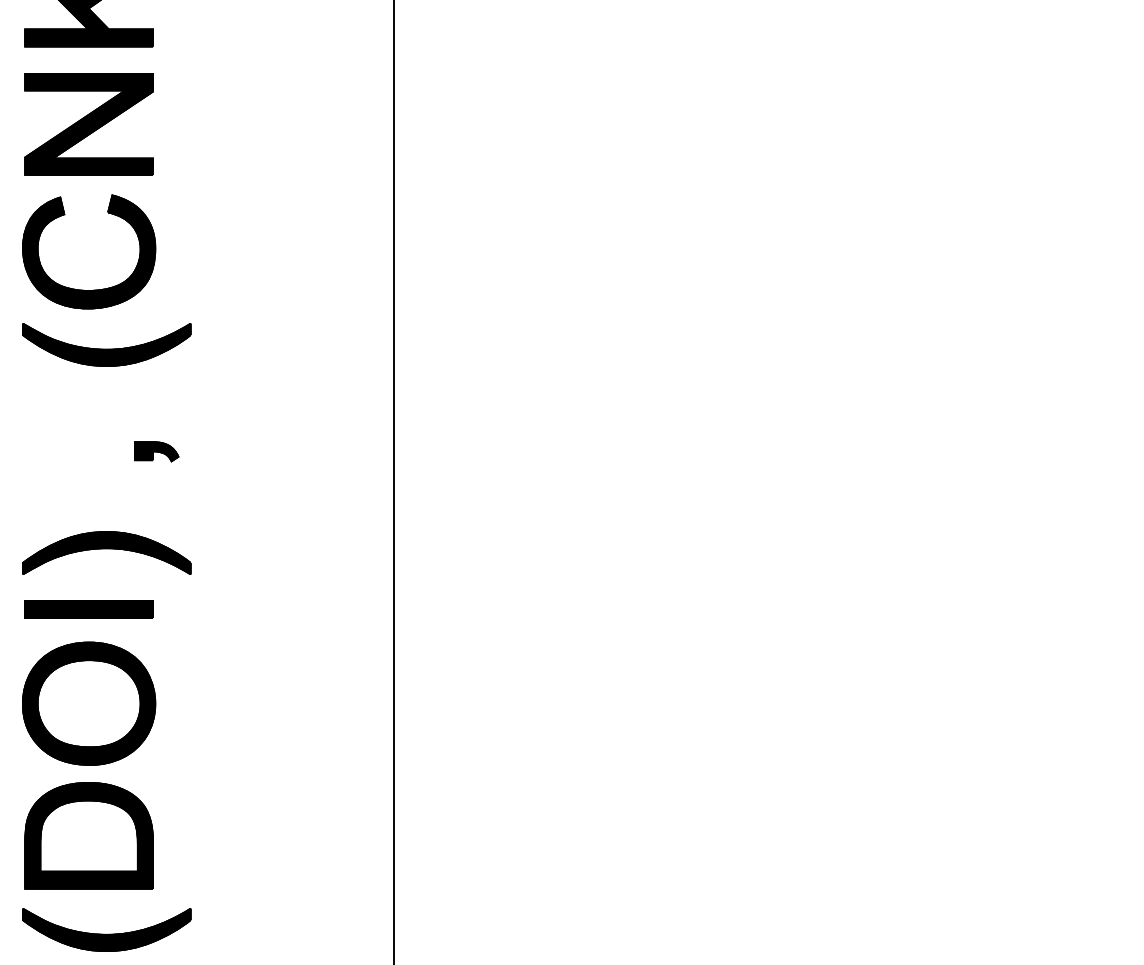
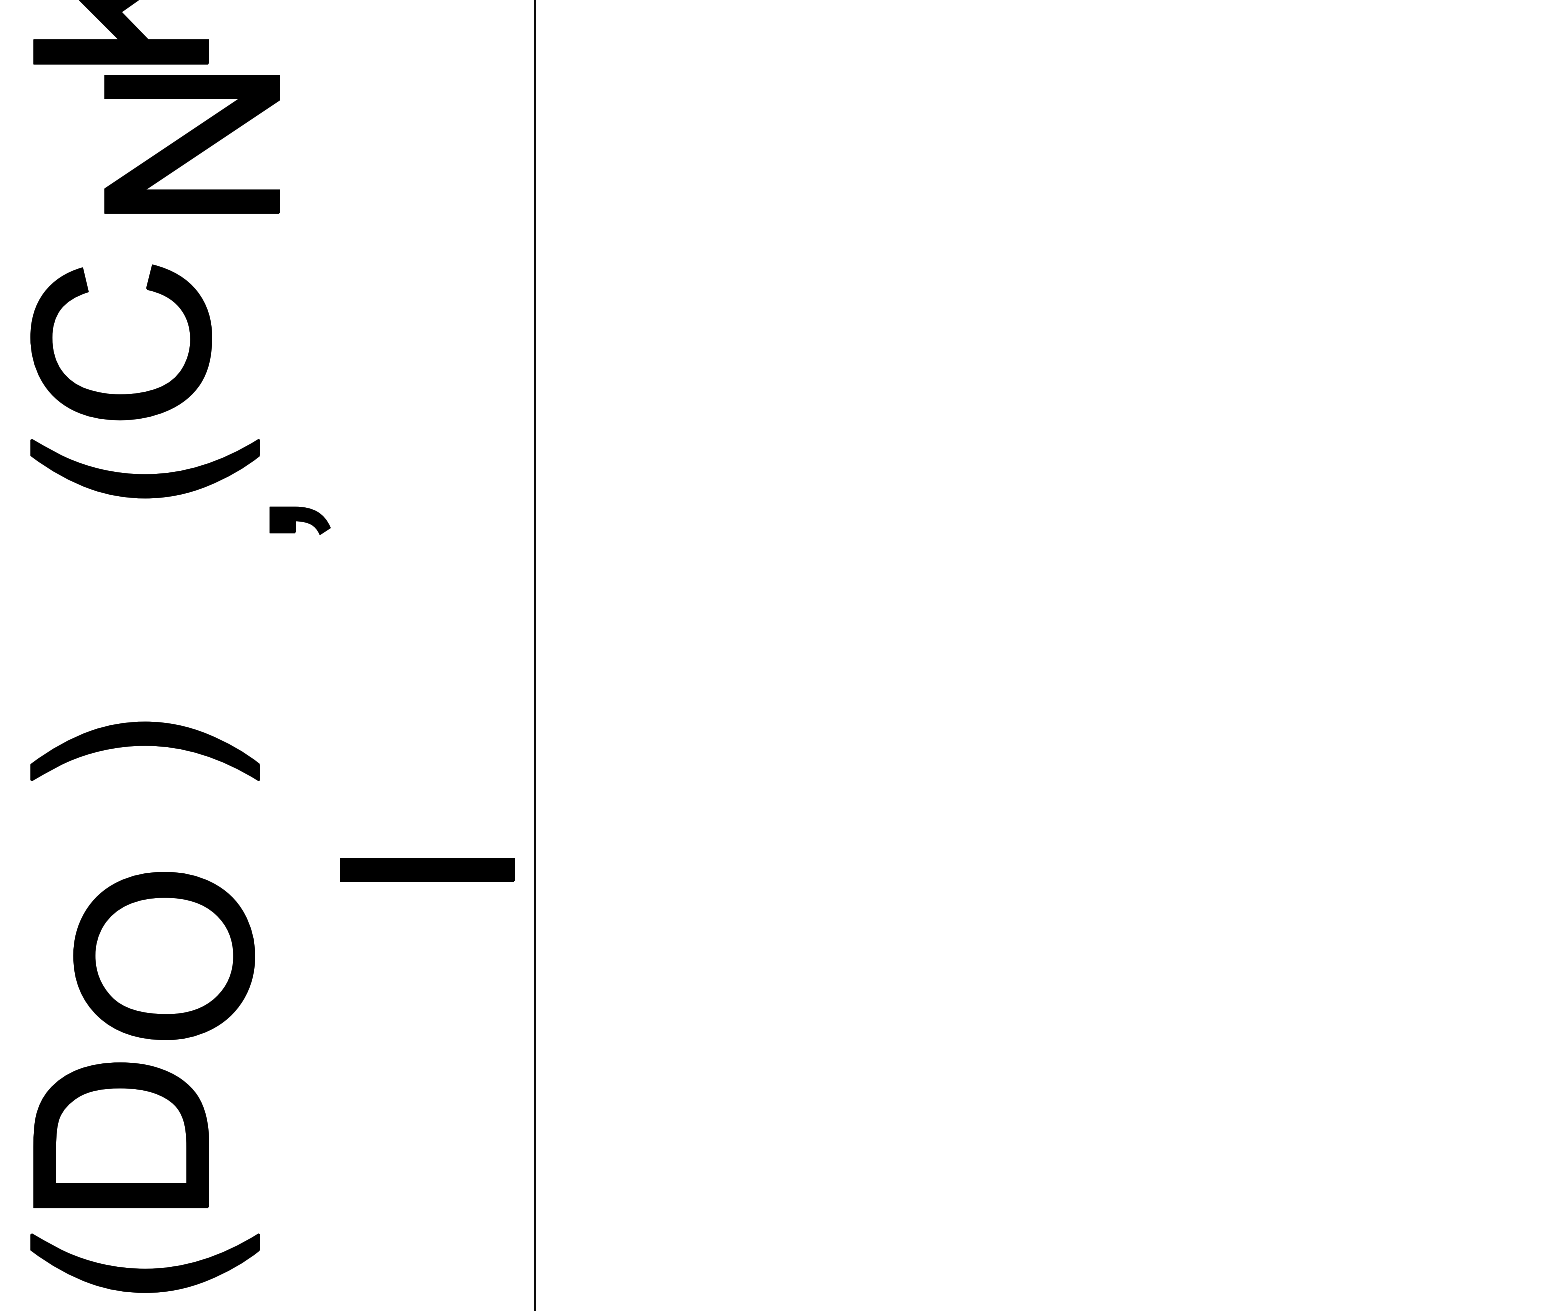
part: (88, 124) -> (191, 144), moved
part: (156, 451) -> (299, 520), moved
part: (89, 609) -> (427, 869), moved
part: (88, 703) -> (163, 955), moved

